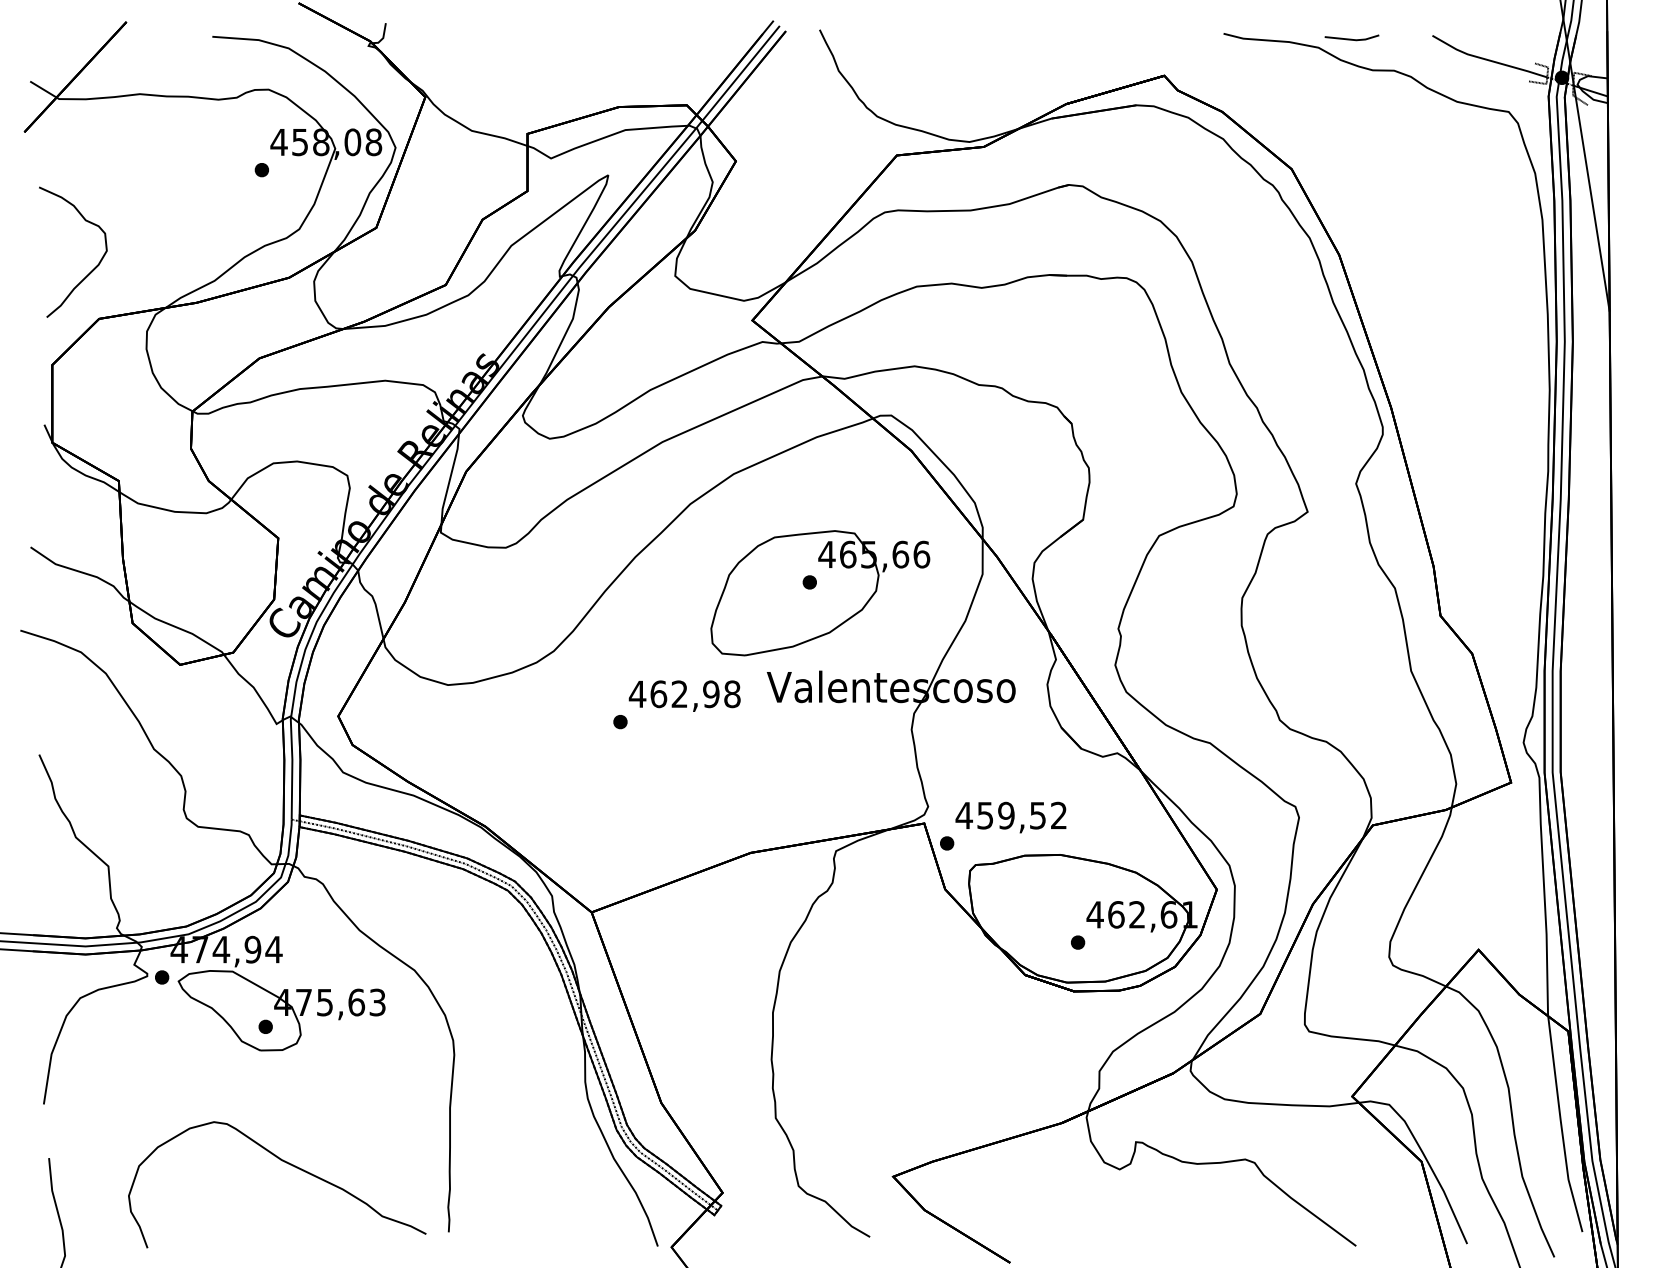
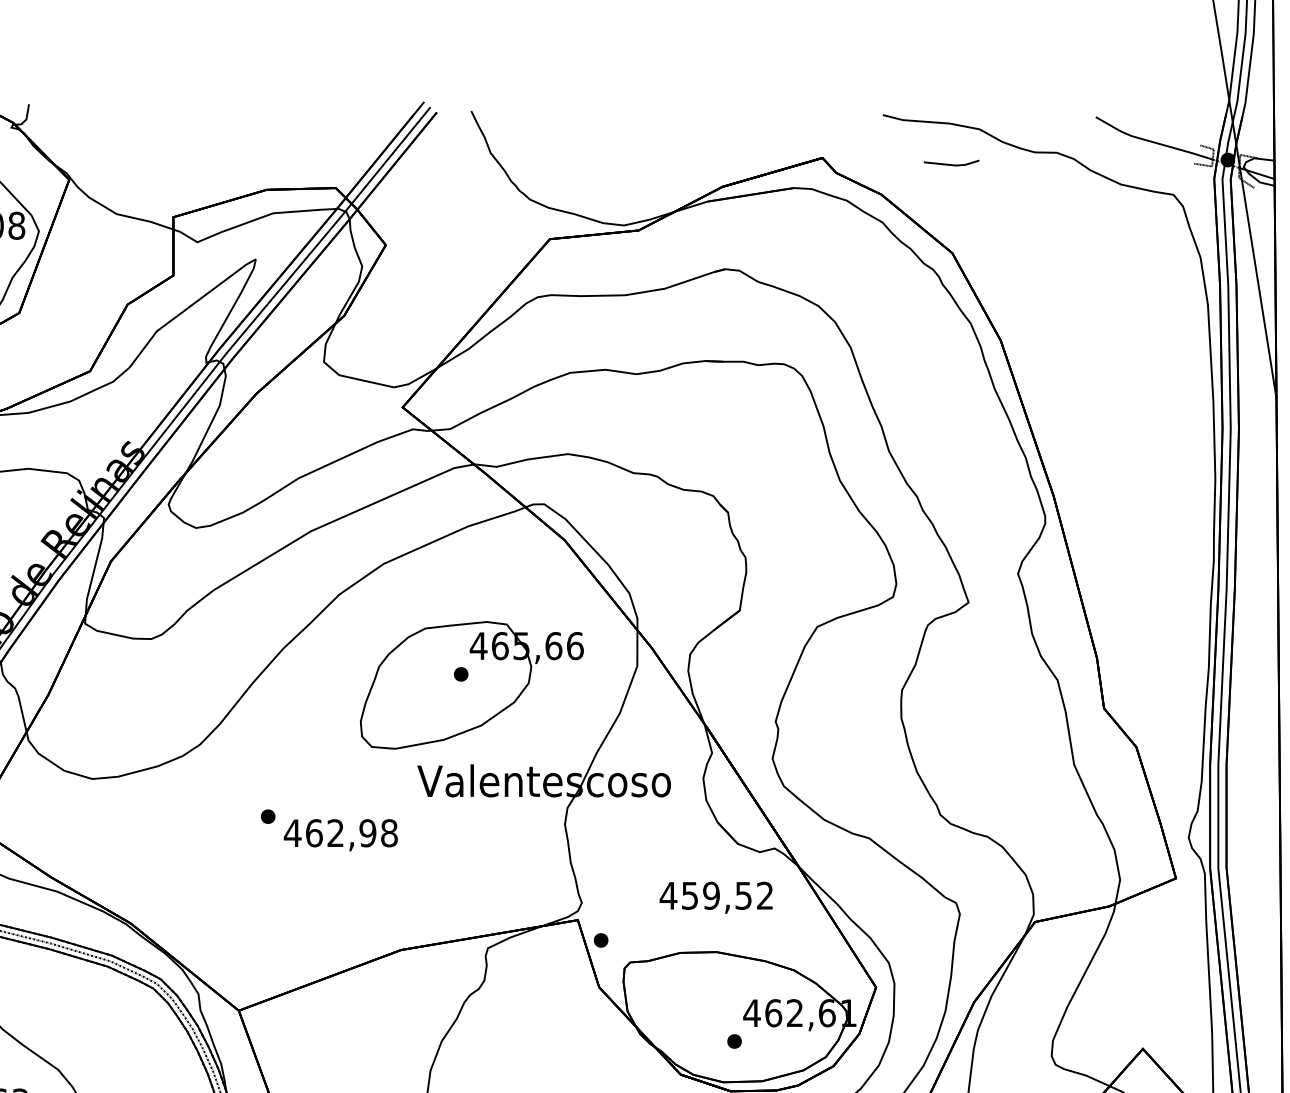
line: (1351, 38) -> (951, 163), moved
text: (684, 695) -> (340, 834), moved
text: (1010, 817) -> (715, 897), moved

